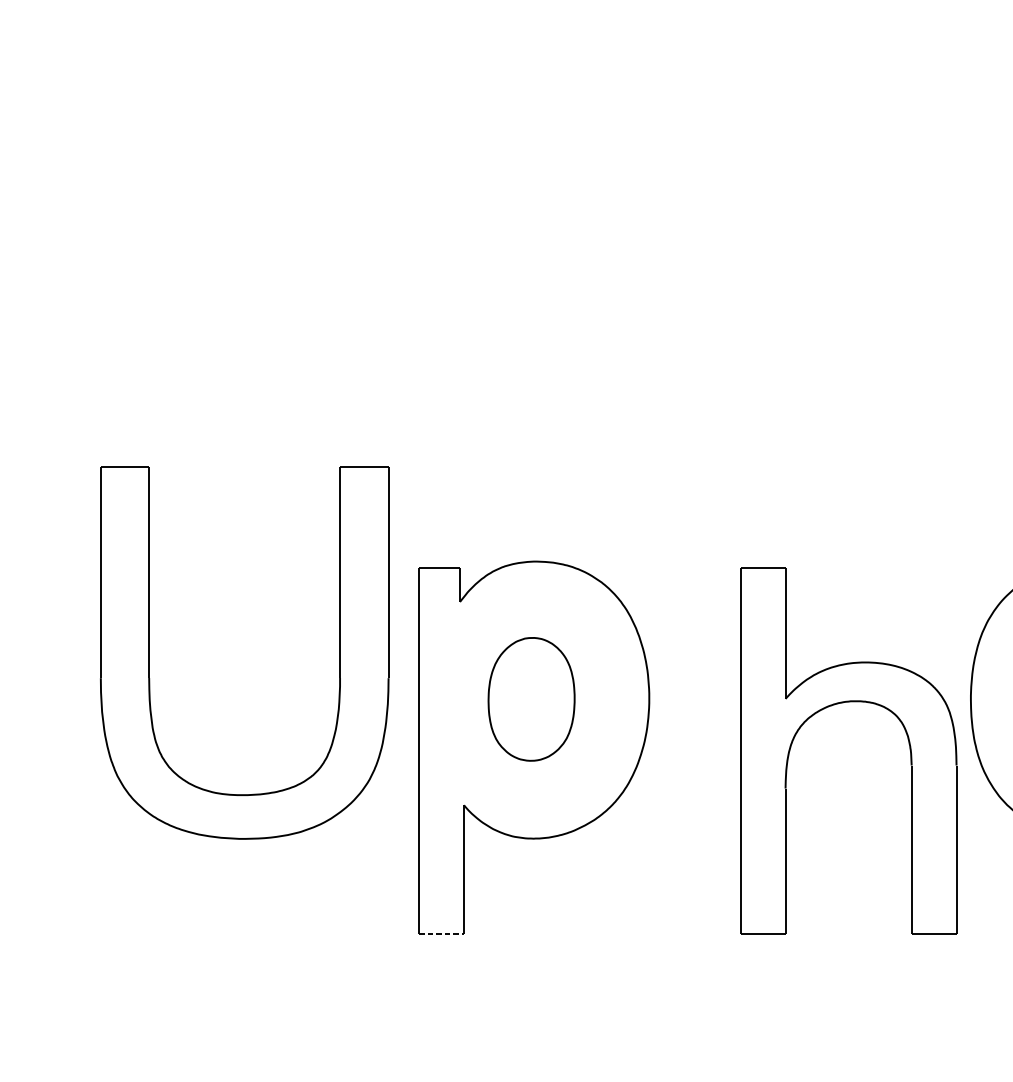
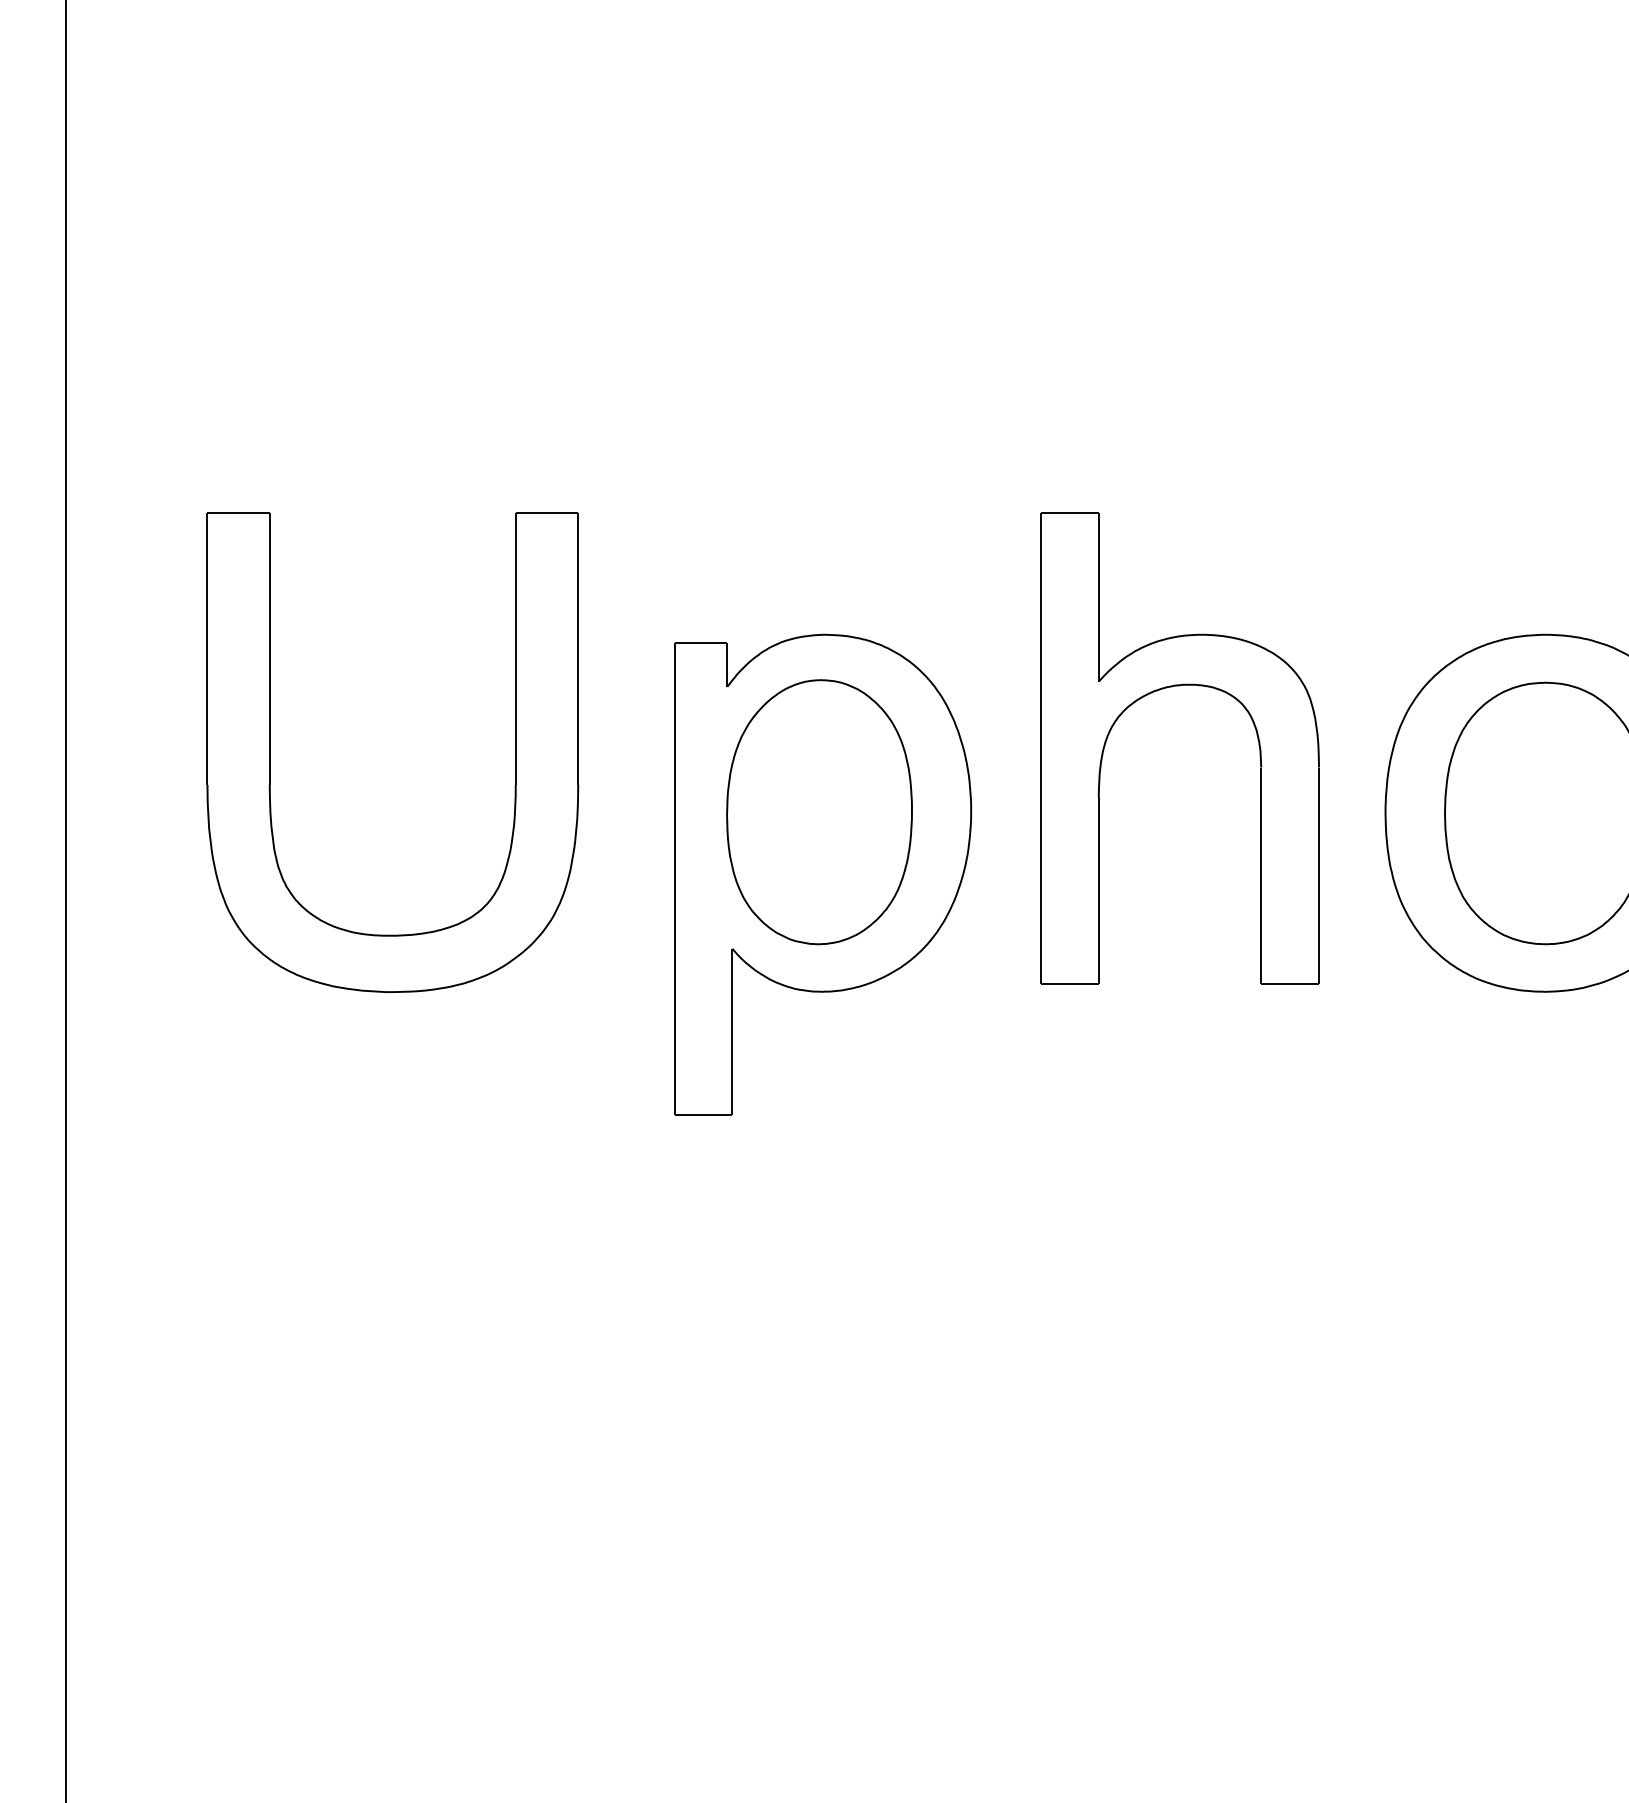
part: (149, 652) -> (270, 752), moved
part: (531, 699) -> (819, 812), size x1.67
part: (833, 705) -> (1160, 690), moved
line: (441, 933) -> (703, 1114), dashed -> solid

